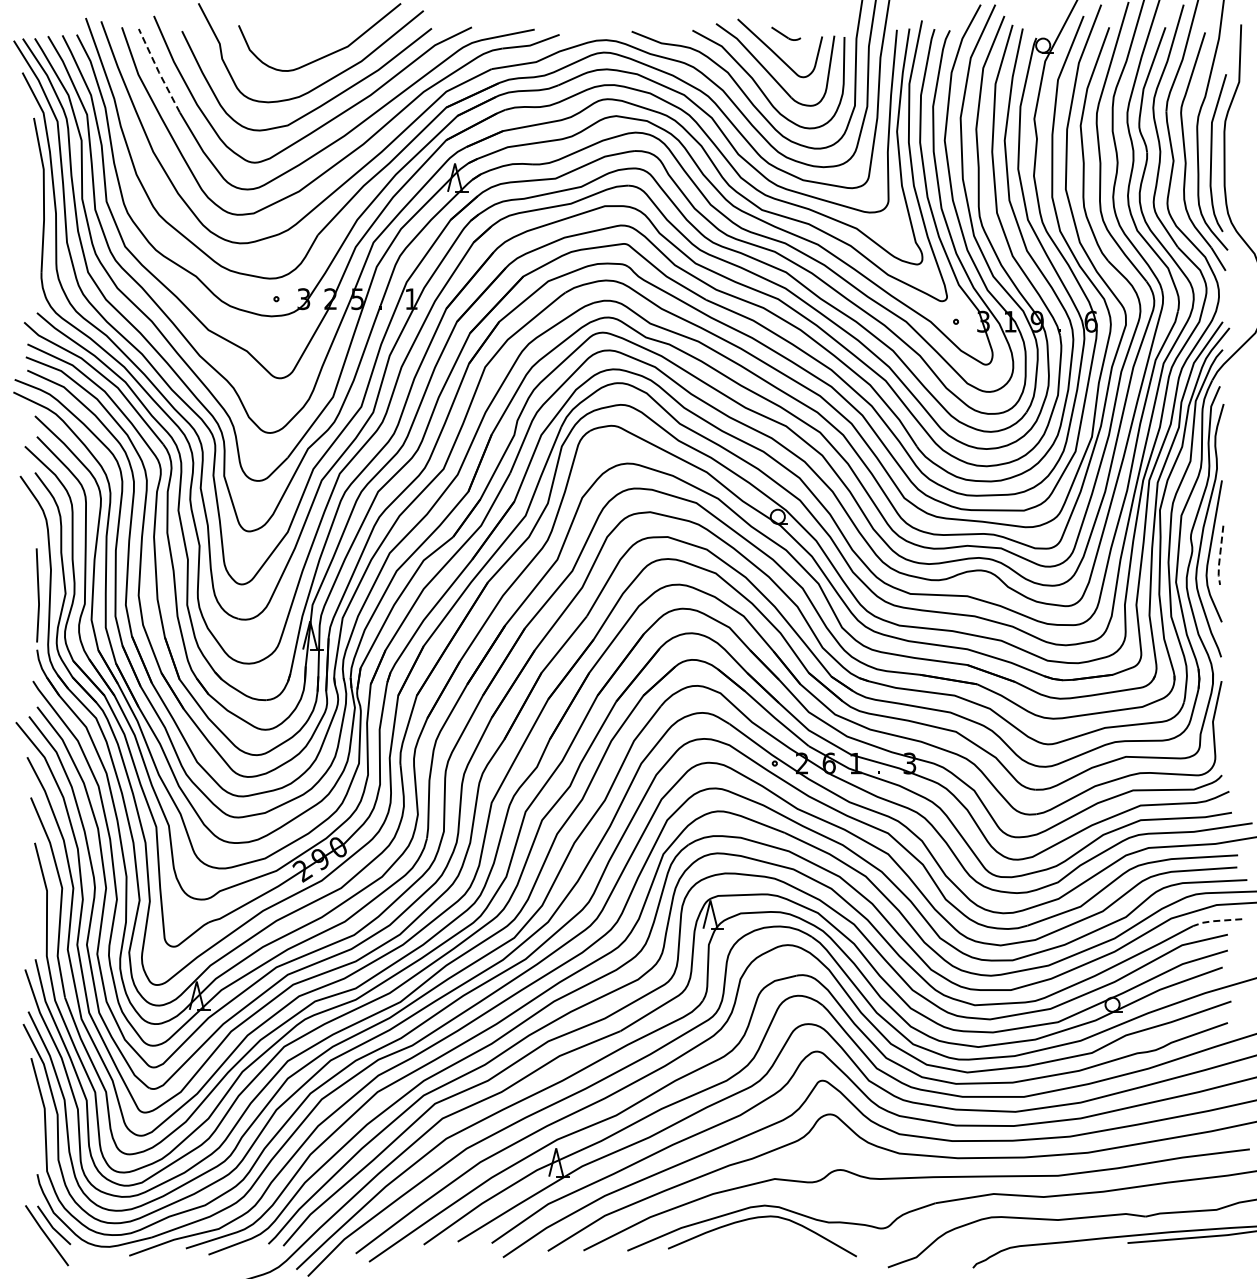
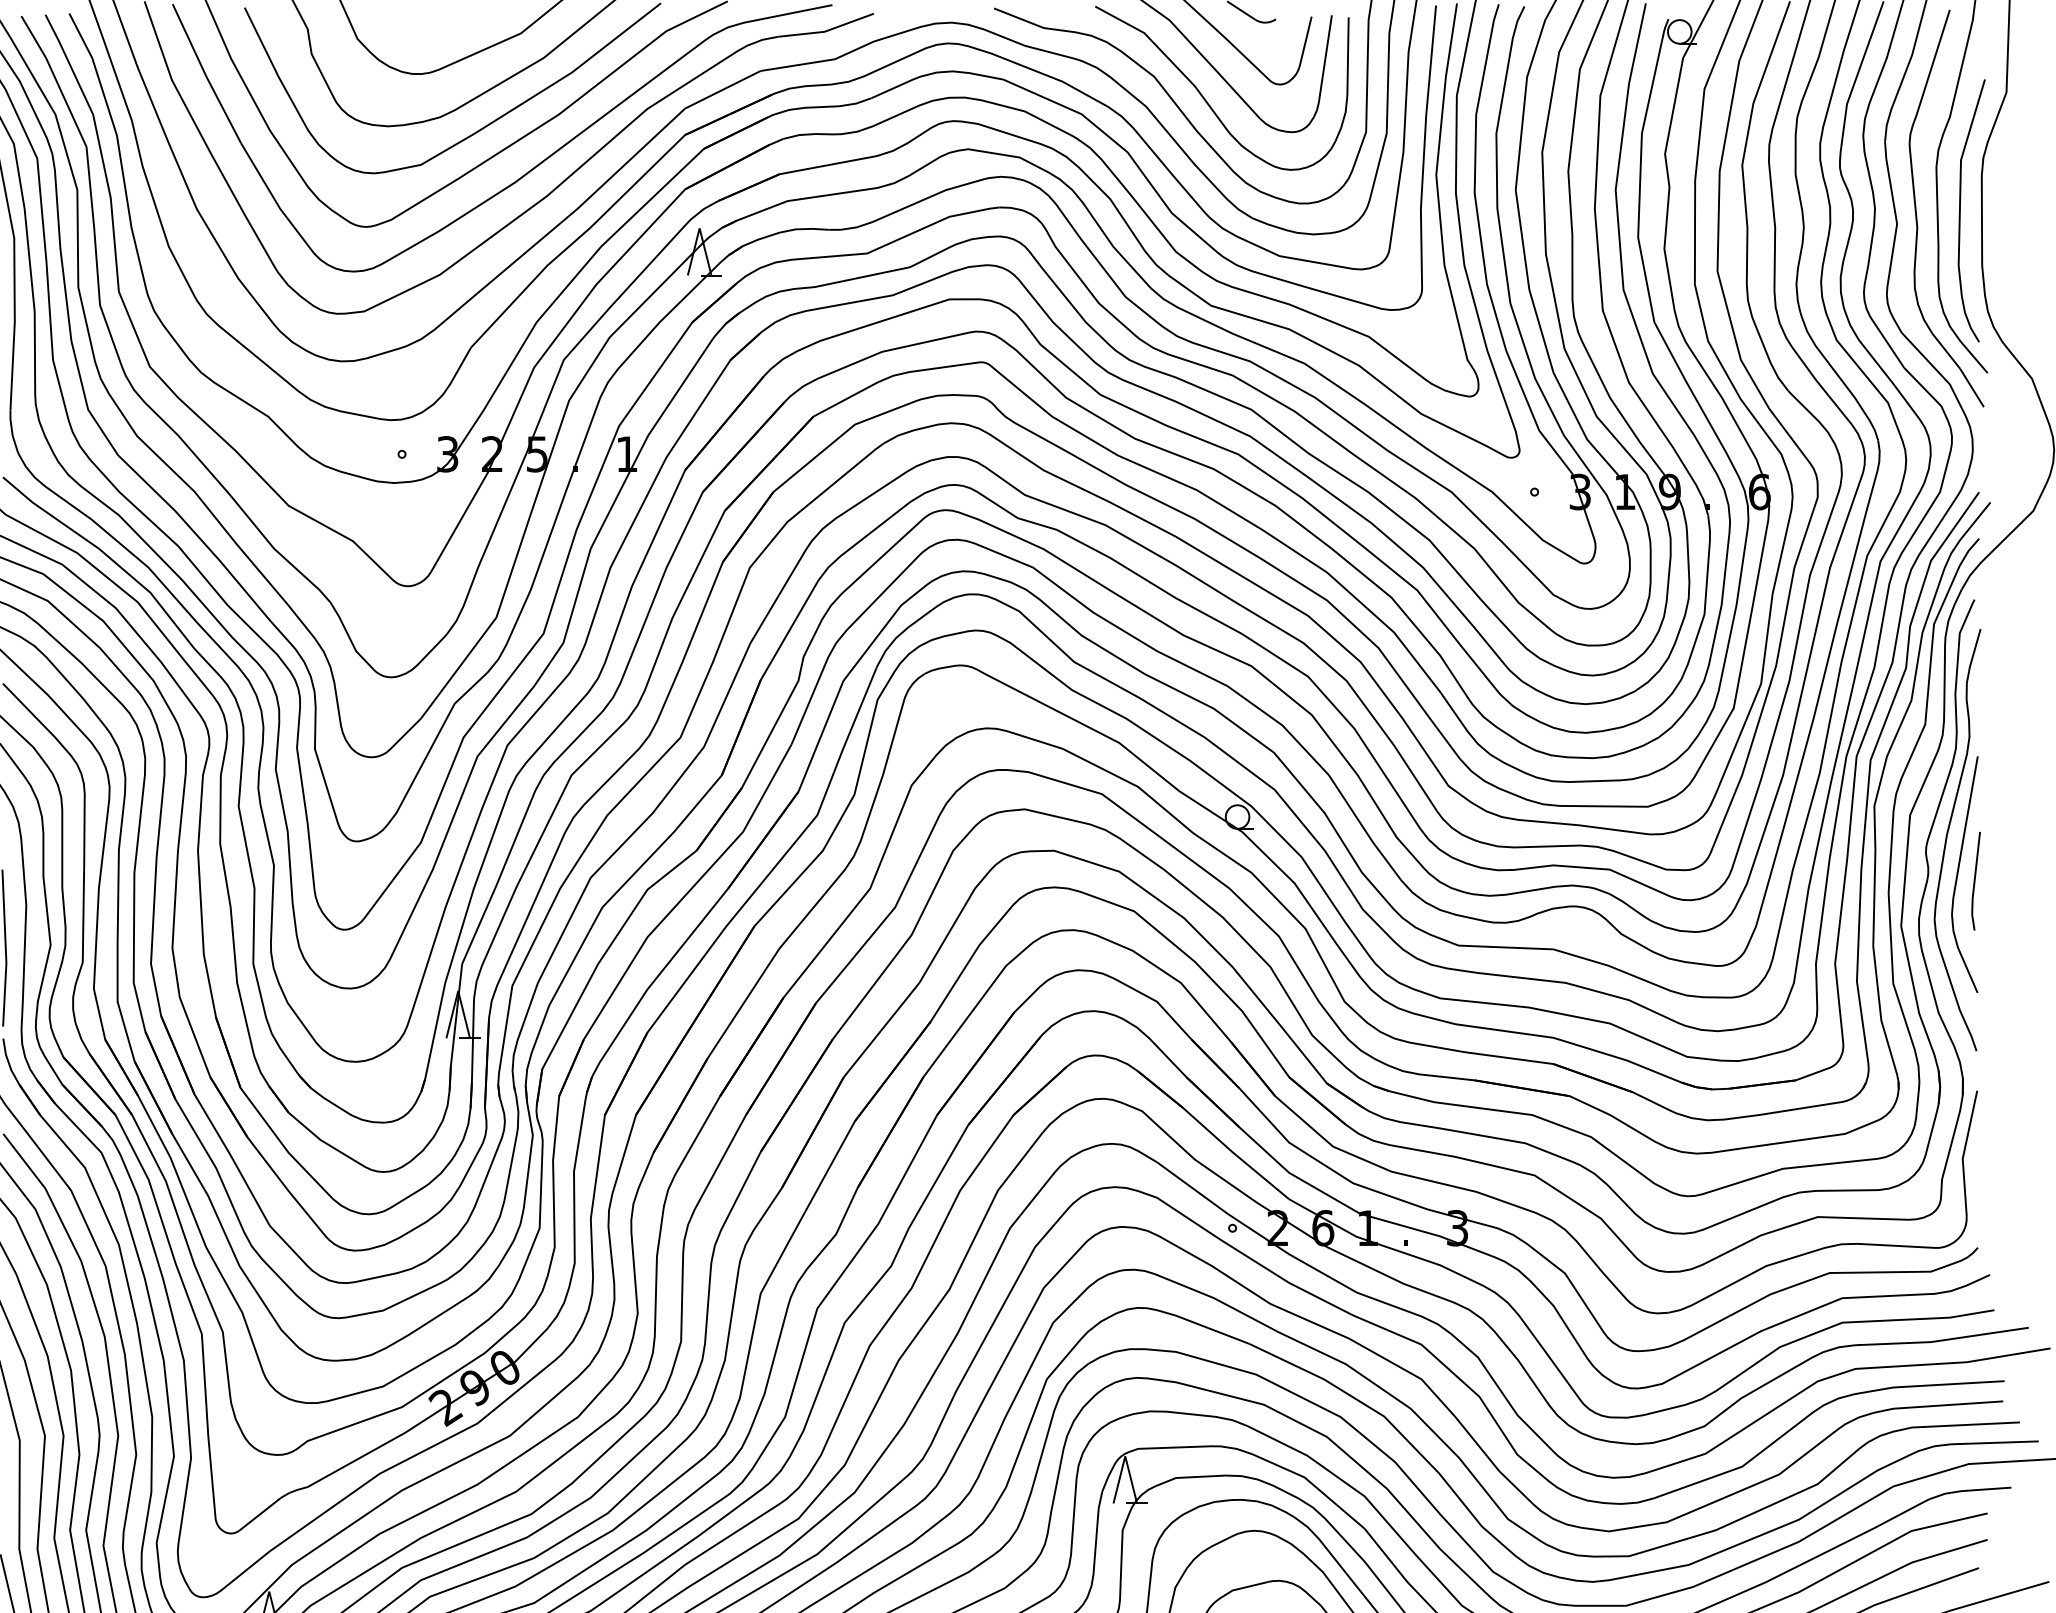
line: (158, 71) -> (205, 74), dashed -> solid
line: (1219, 557) -> (1973, 884), dashed -> solid
line: (1216, 921) -> (1968, 1491), dashed -> solid

